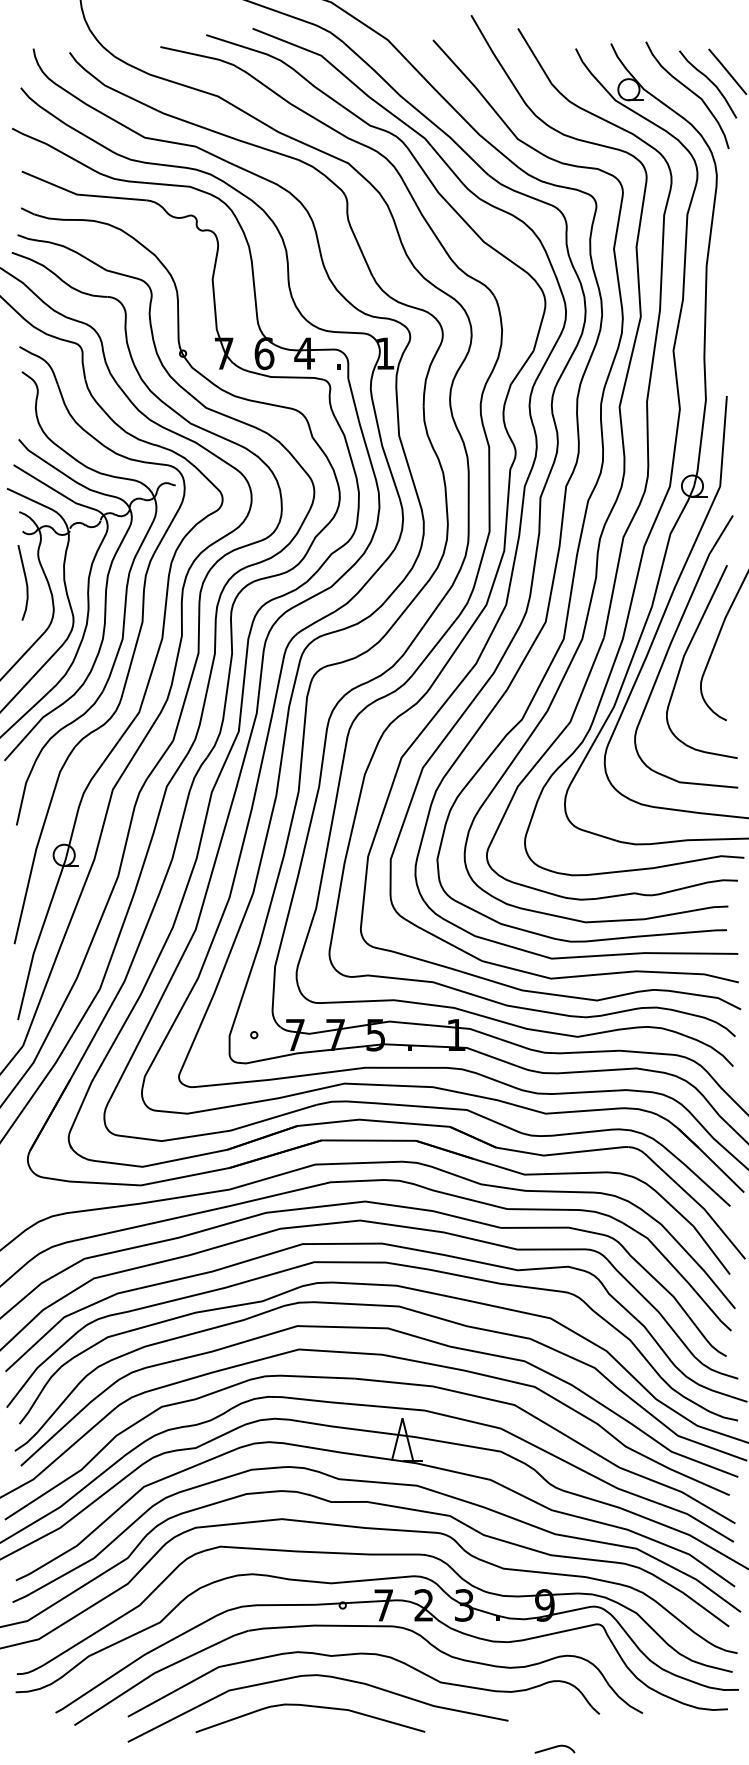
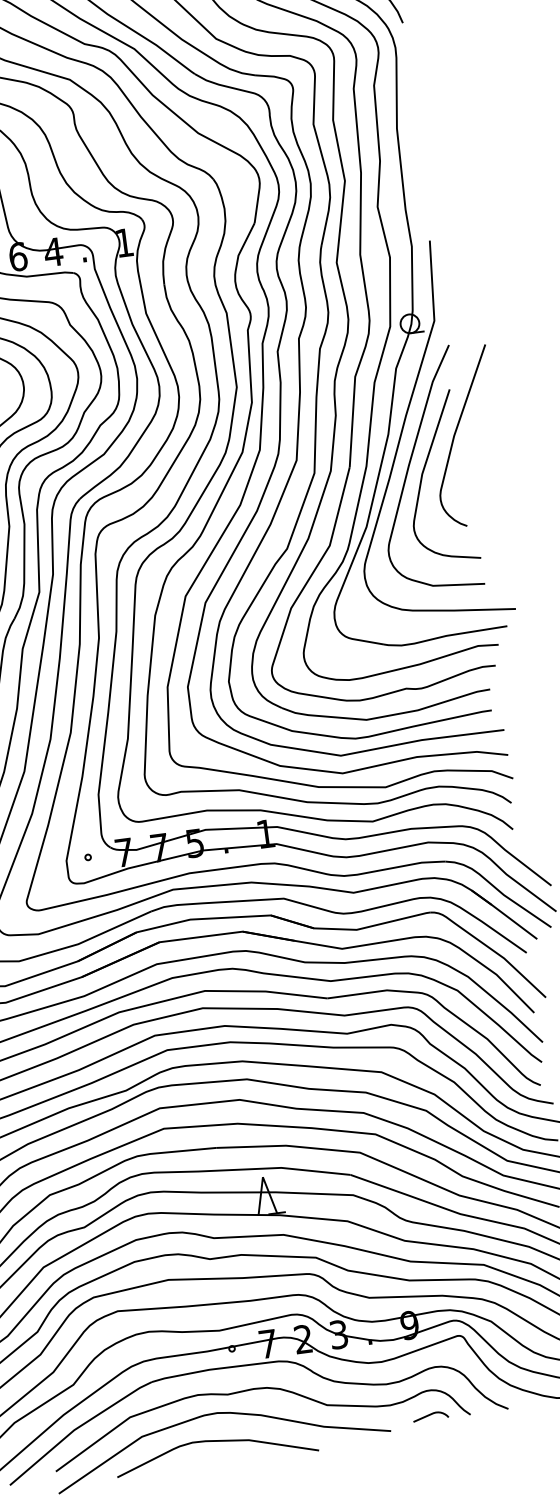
curve: (554, 1748) -> (430, 1415), moved

